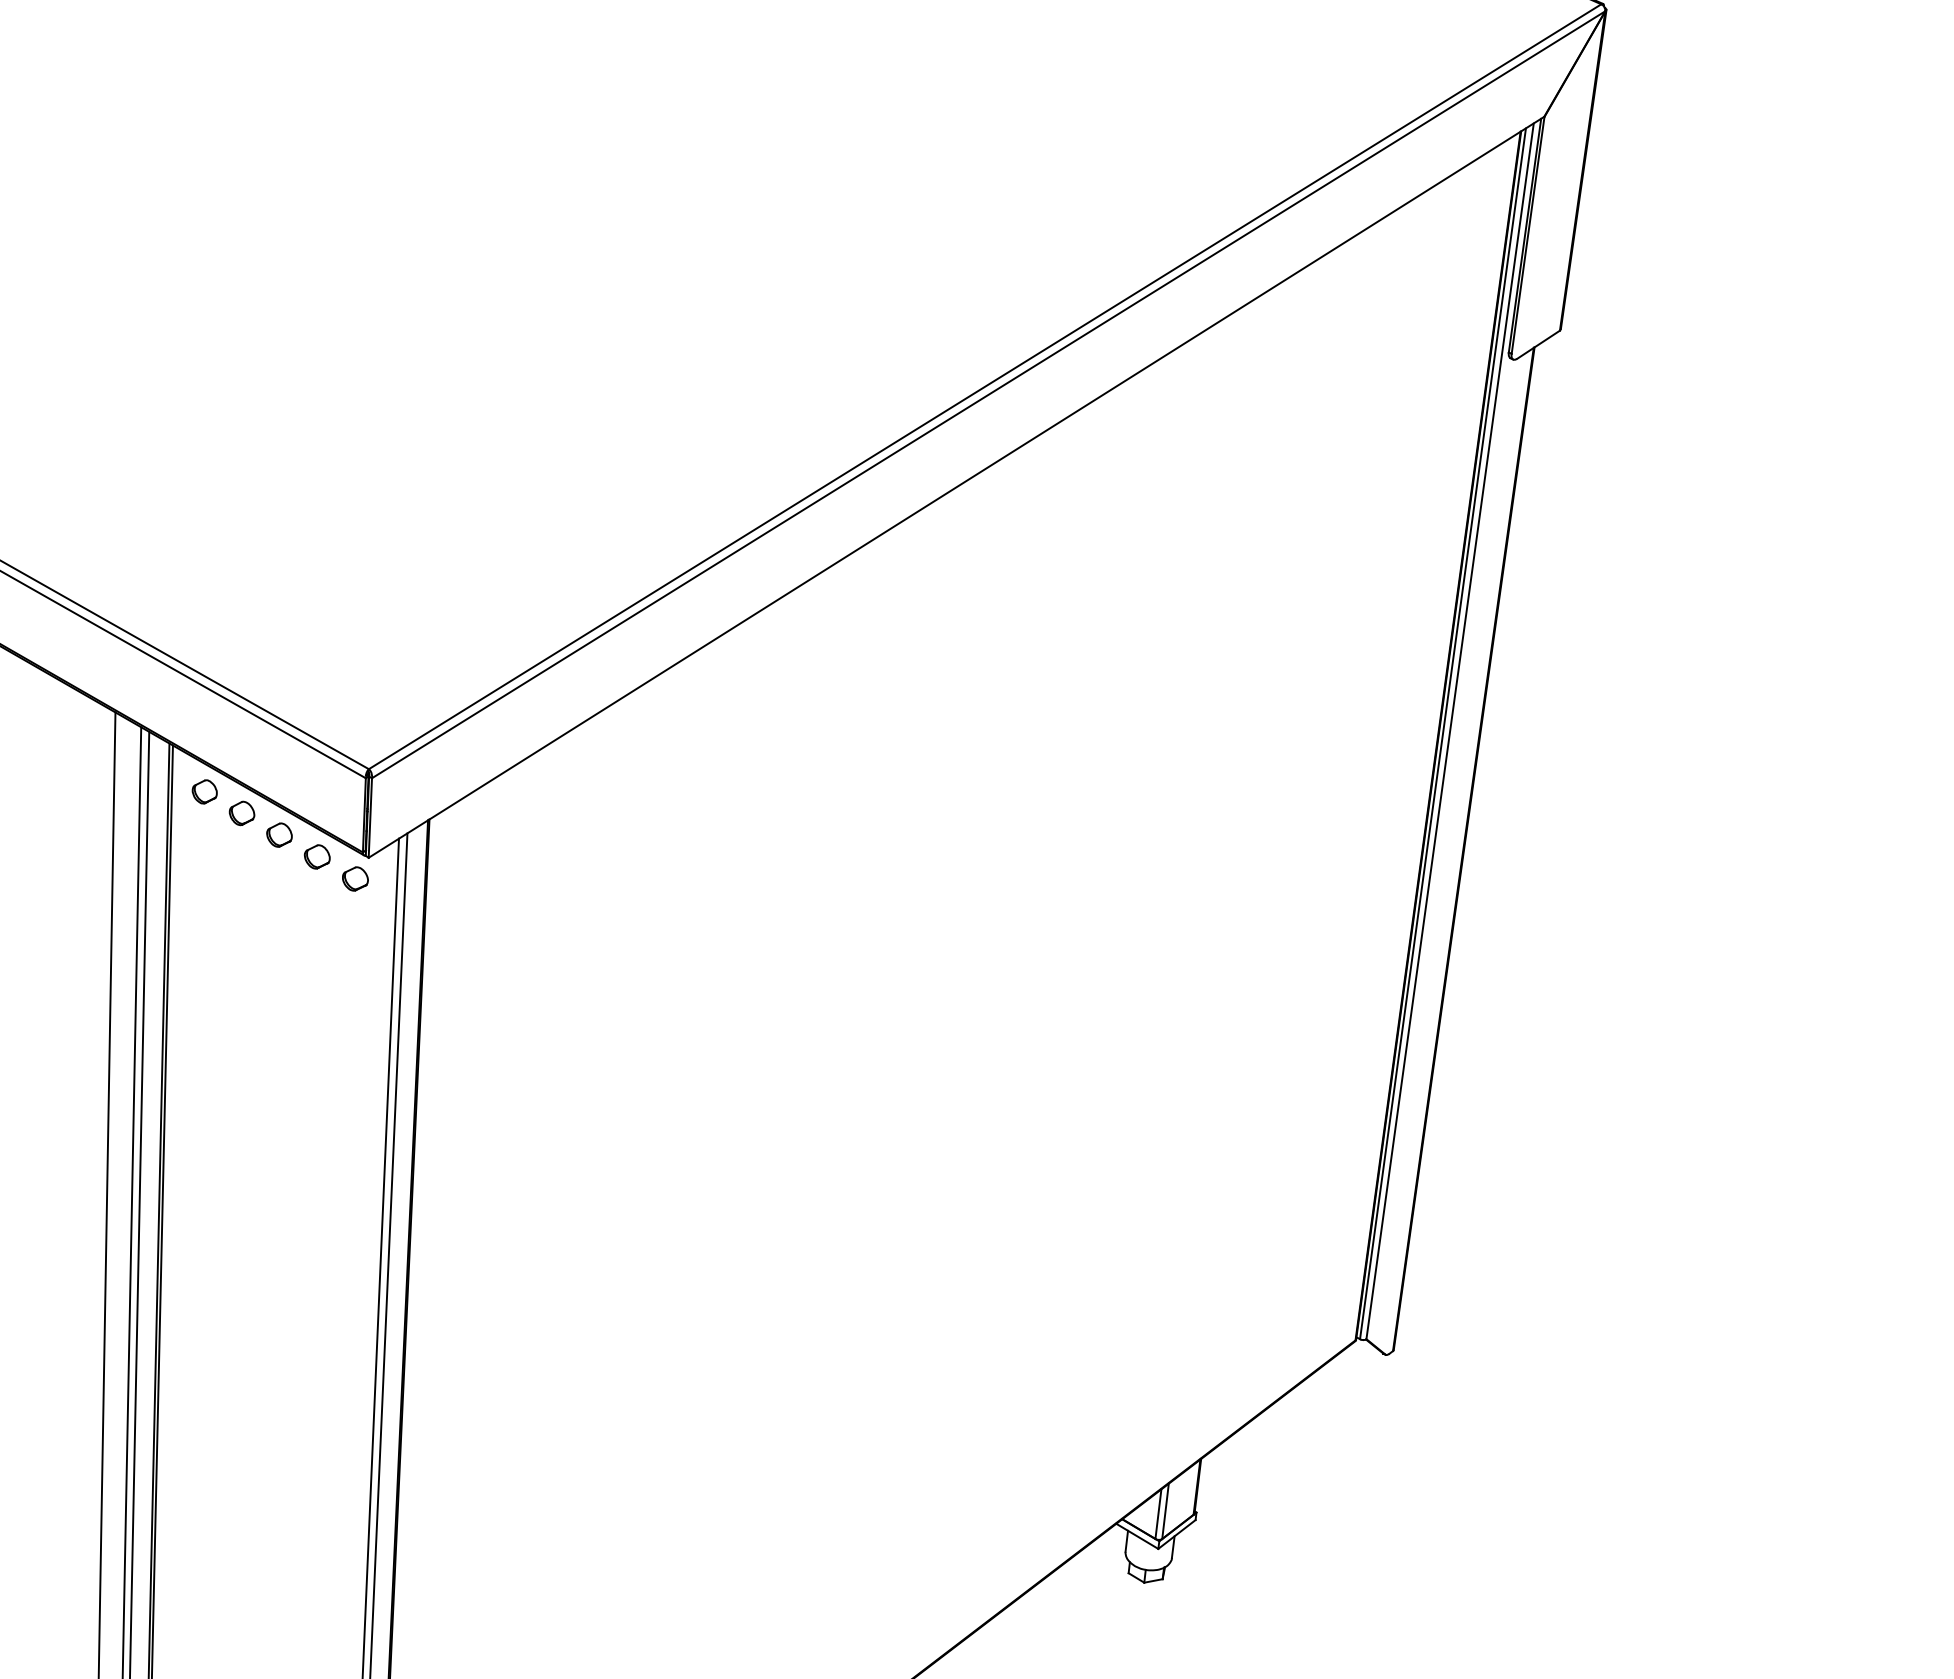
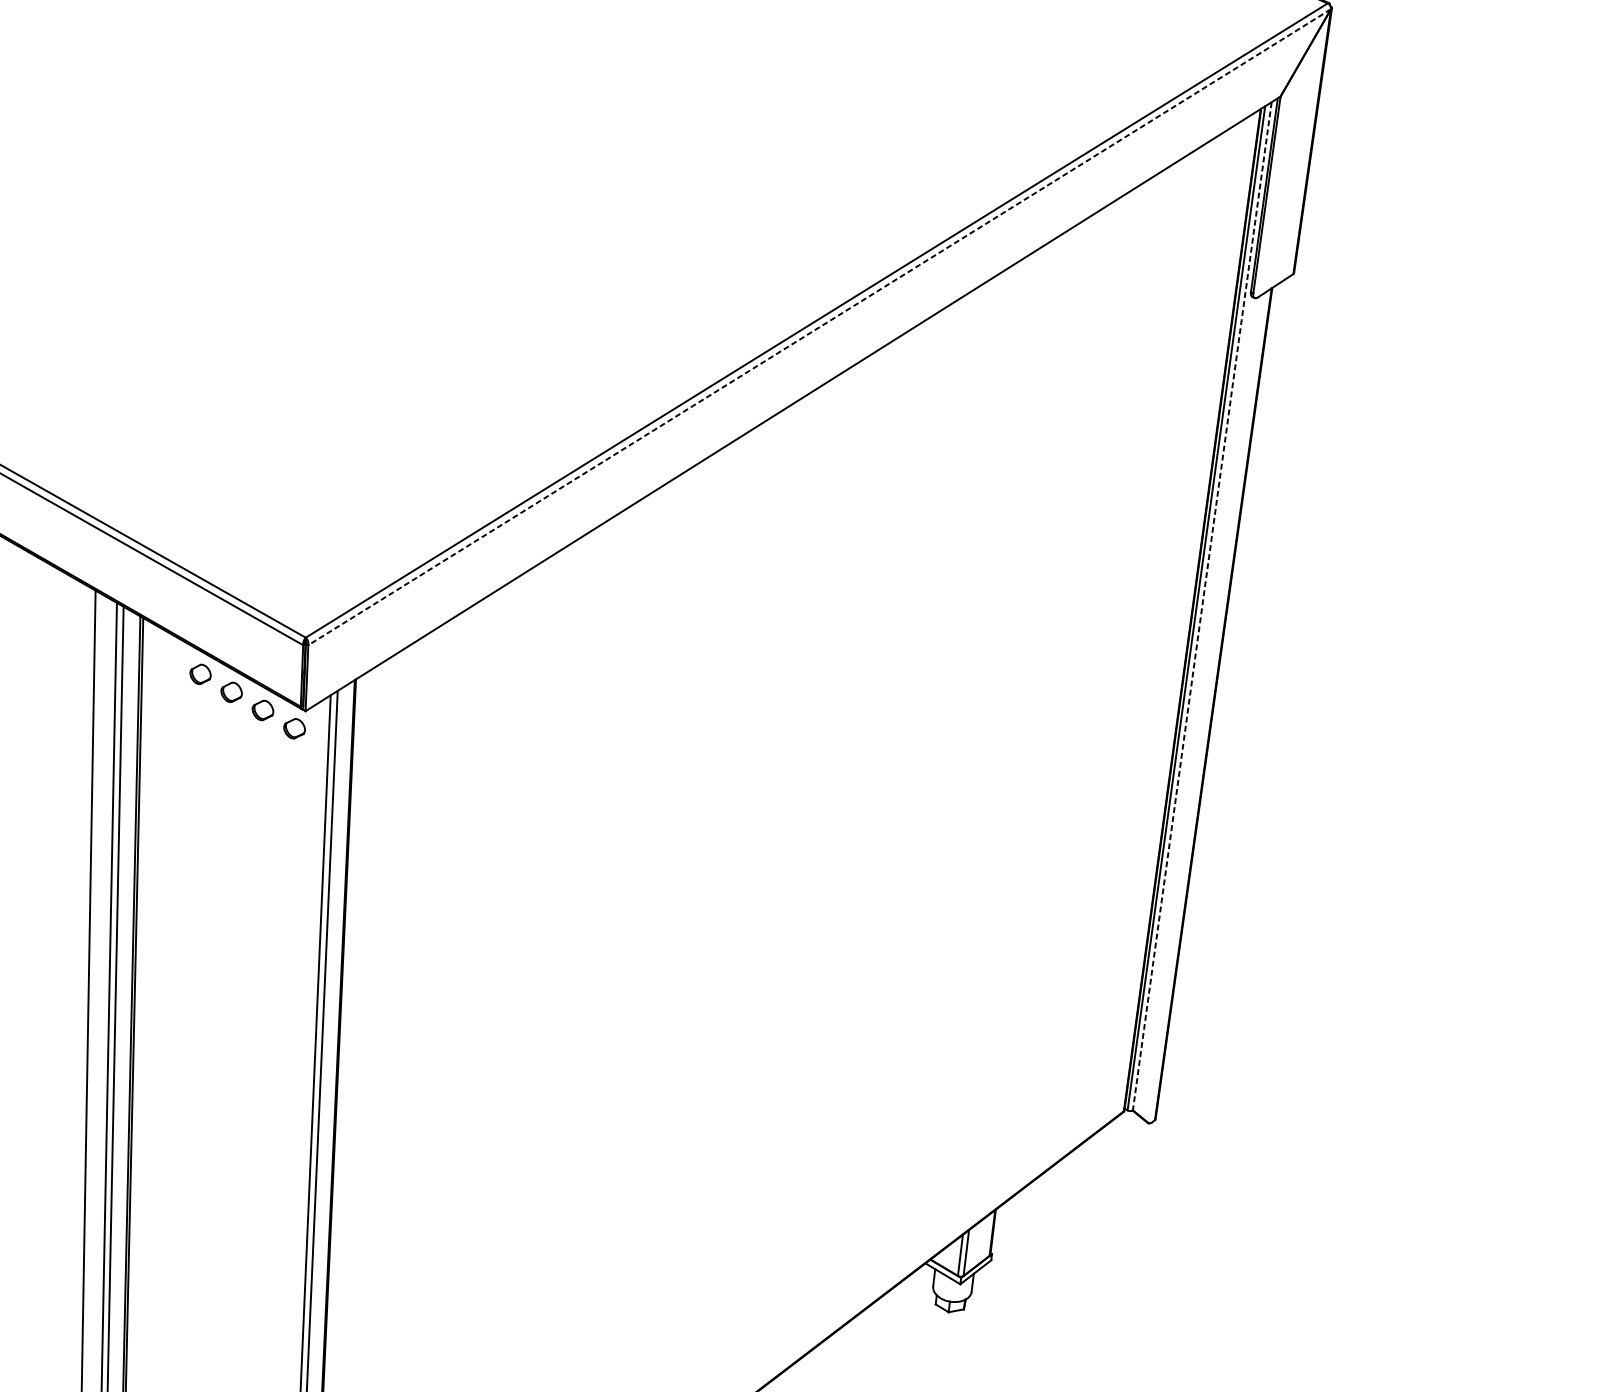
line: (988, 395) -> (819, 327), solid -> dashed
line: (1450, 731) -> (1202, 606), solid -> dashed
part: (204, 791) -> (169, 656), removed

